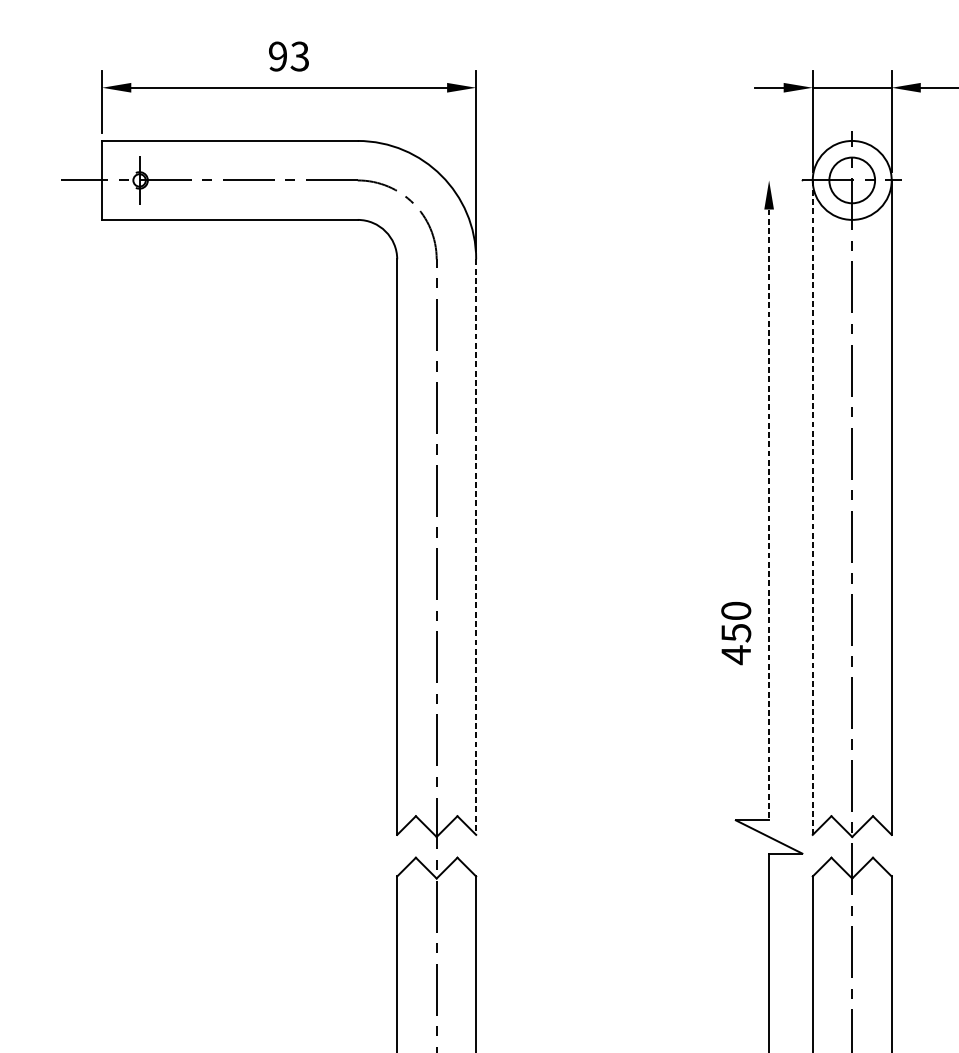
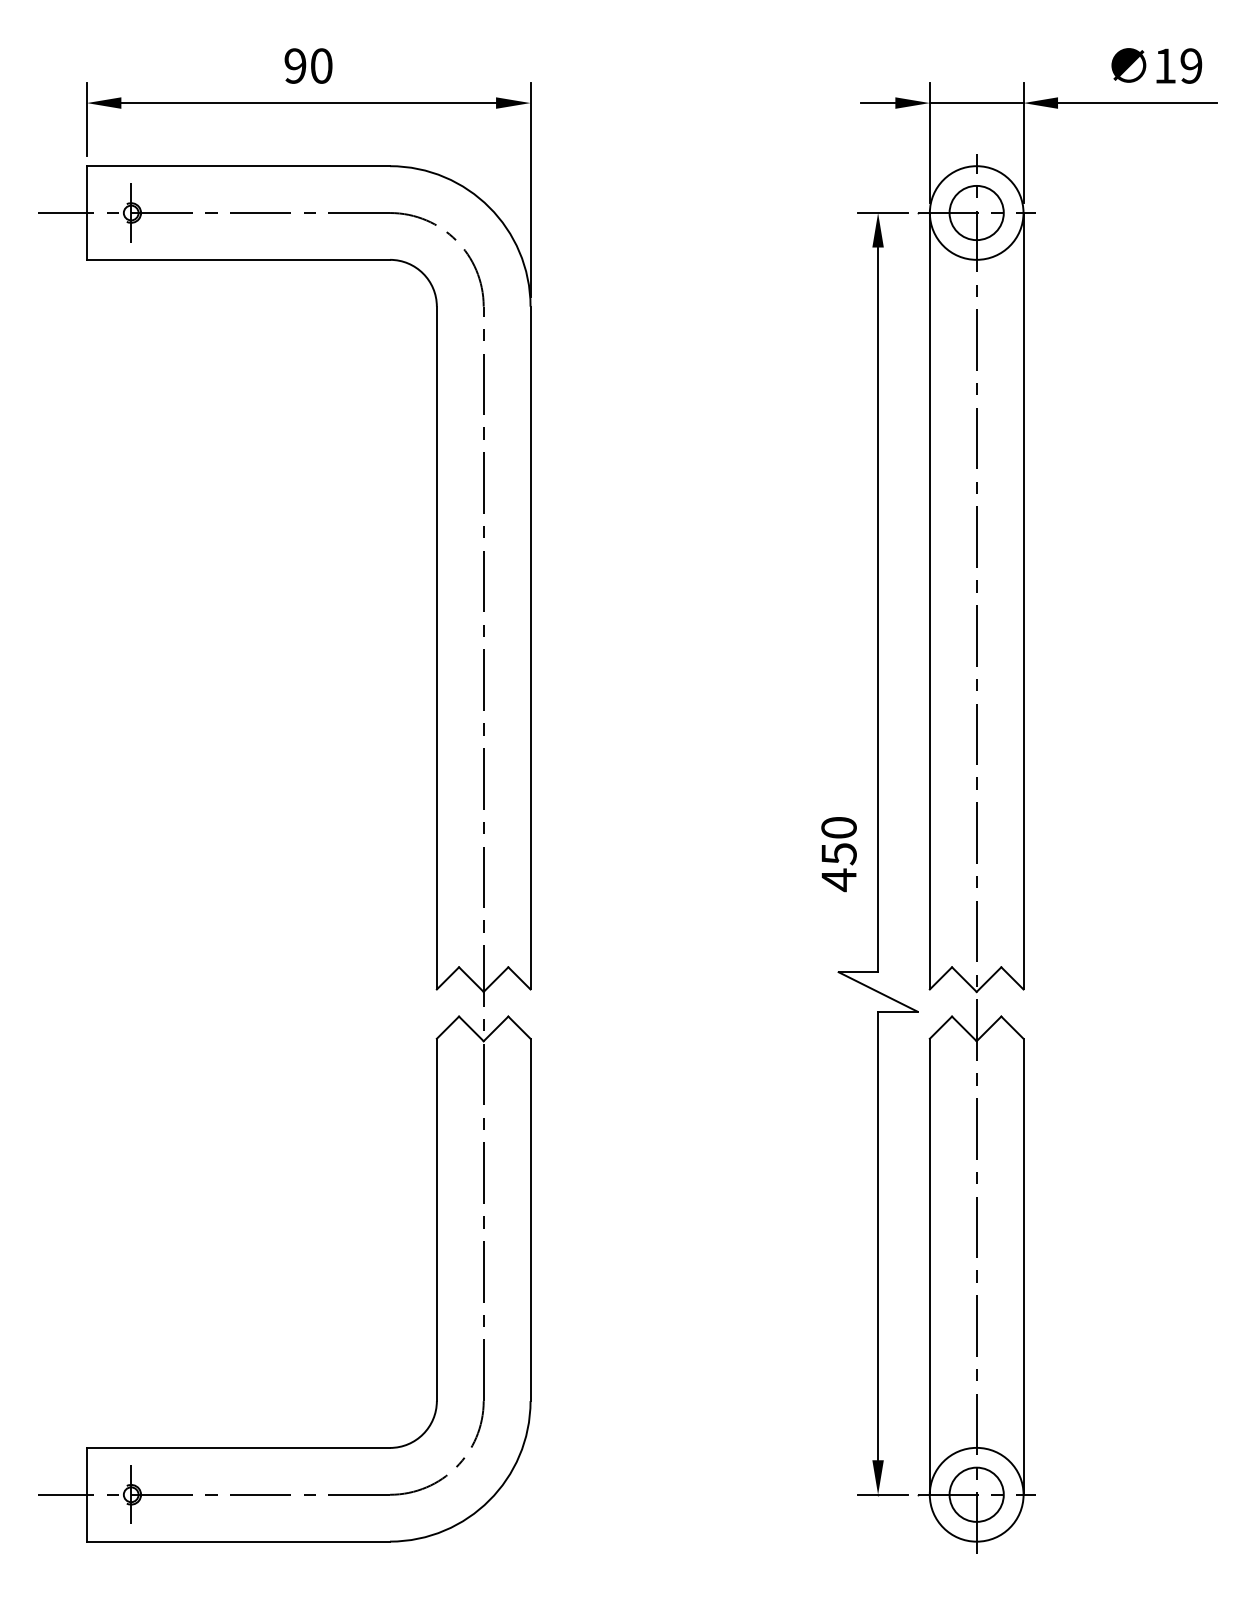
text: (299, 56) -> (321, 65), 93 -> 90
line: (772, 180) -> (882, 213), added
line: (812, 507) -> (929, 601), dashed -> solid
line: (769, 515) -> (878, 610), dashed -> solid
line: (476, 547) -> (530, 648), dashed -> solid
text: (735, 633) -> (838, 854), moved

